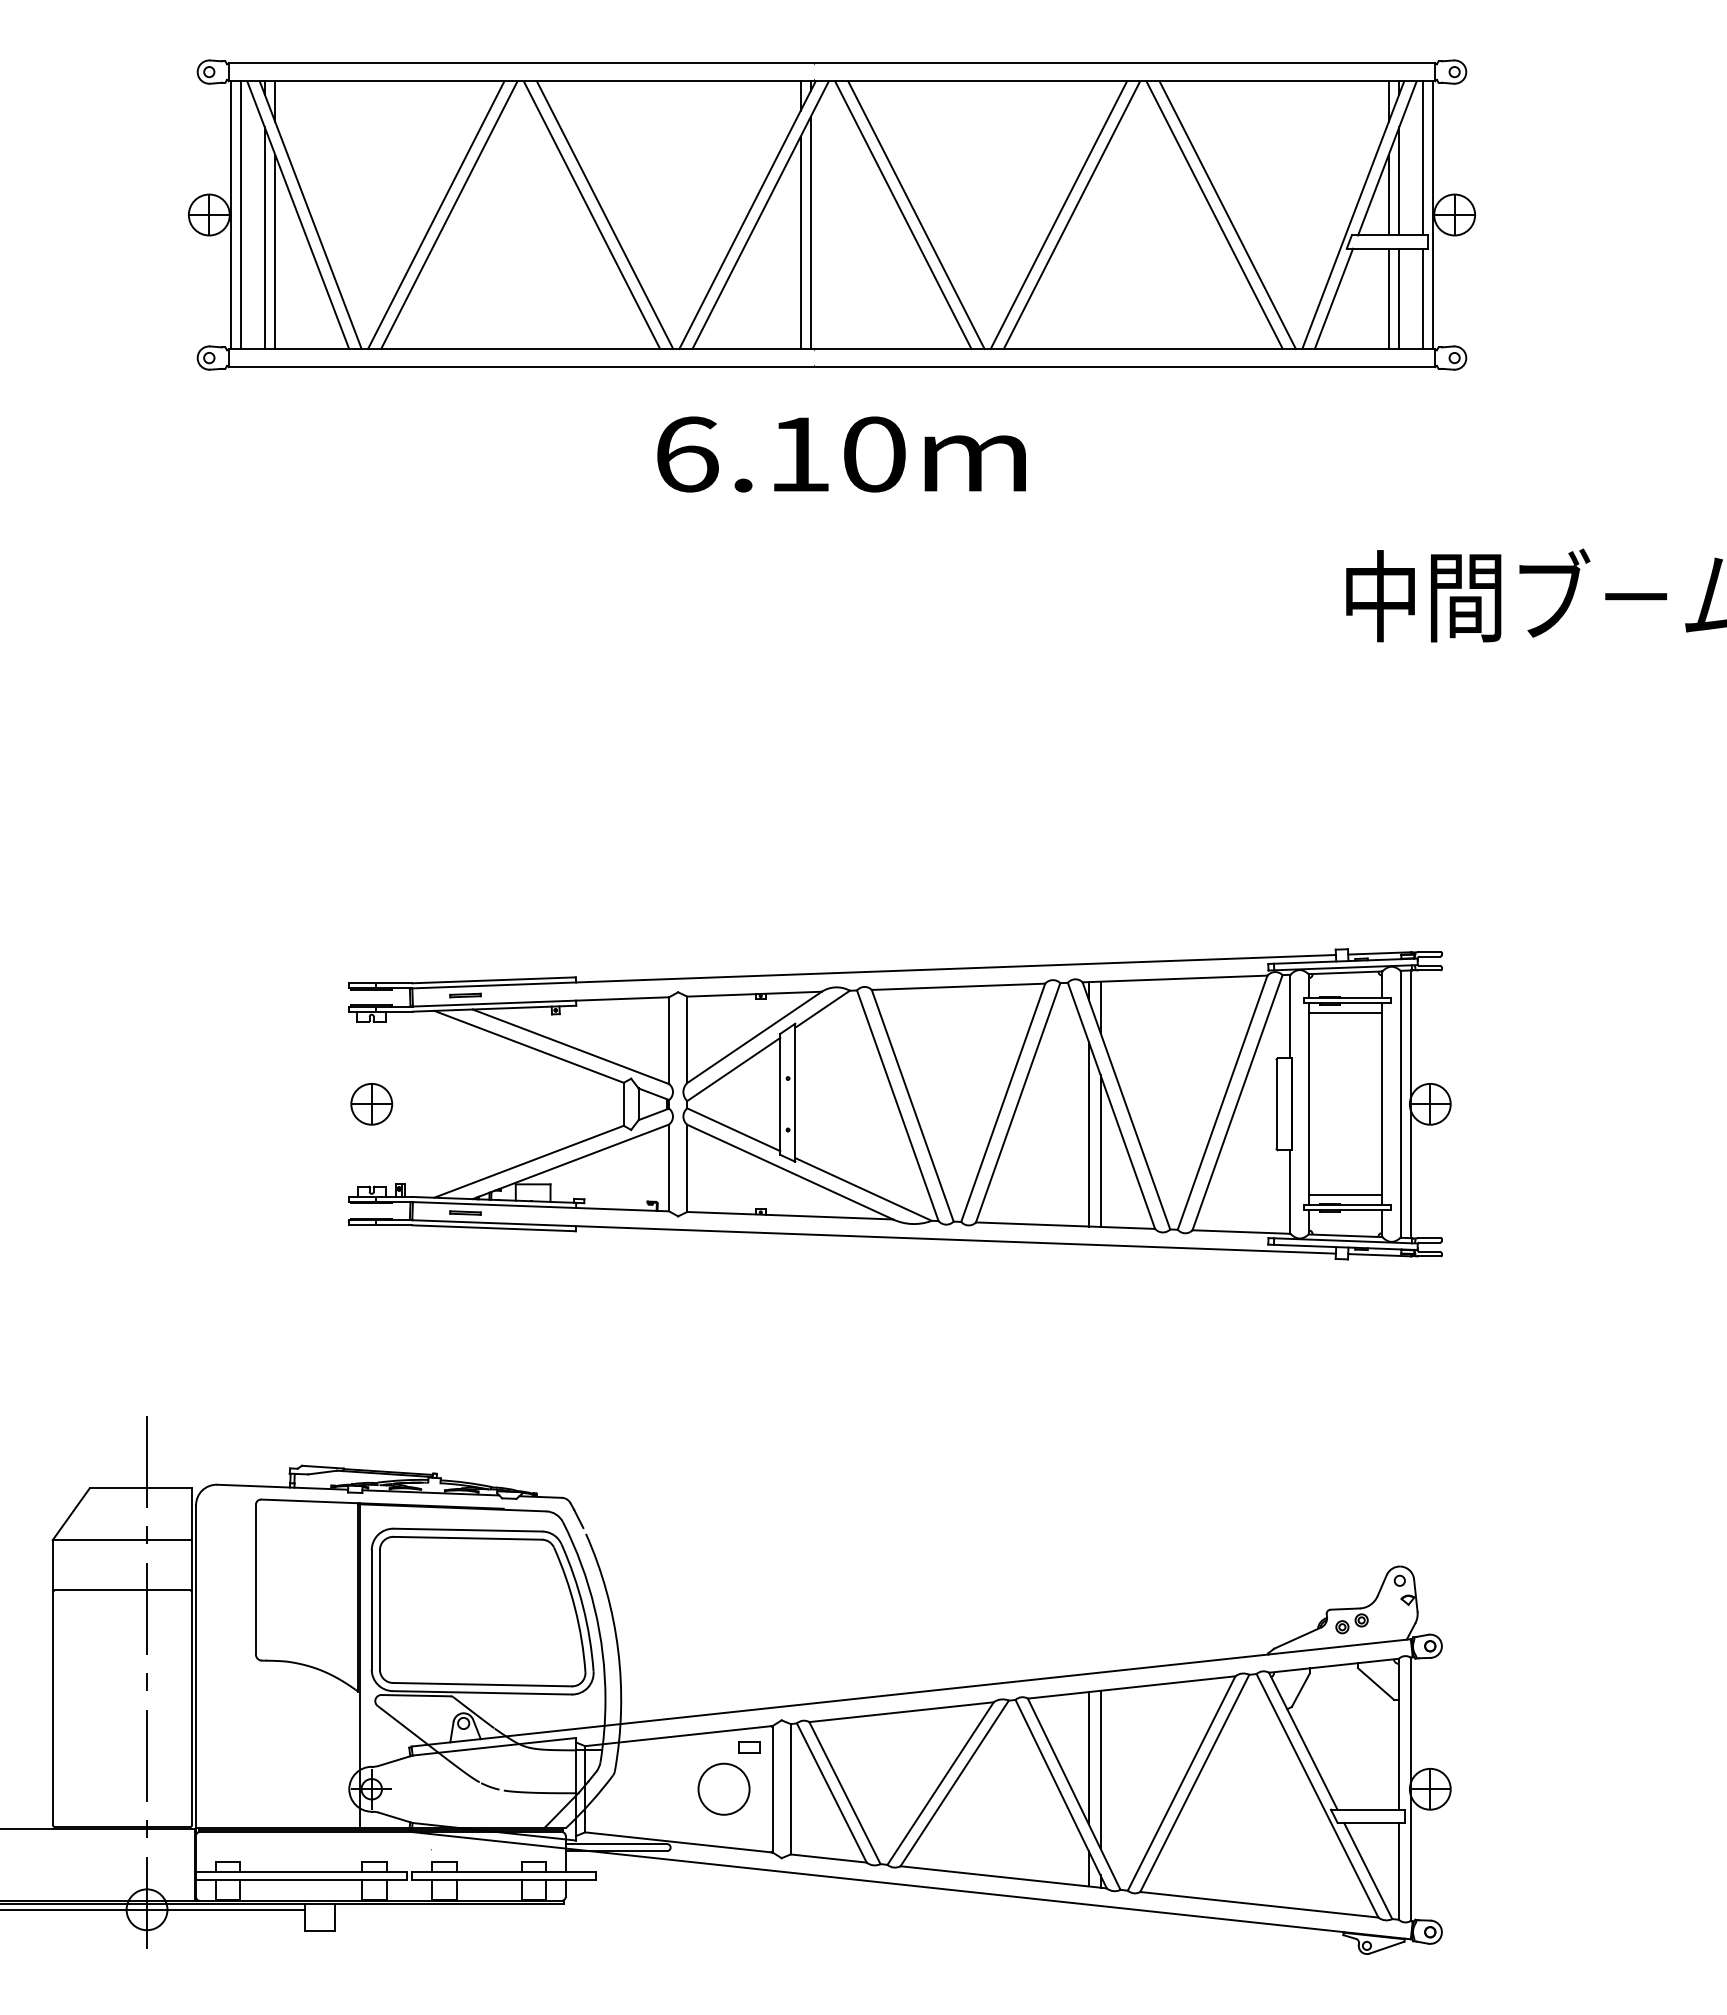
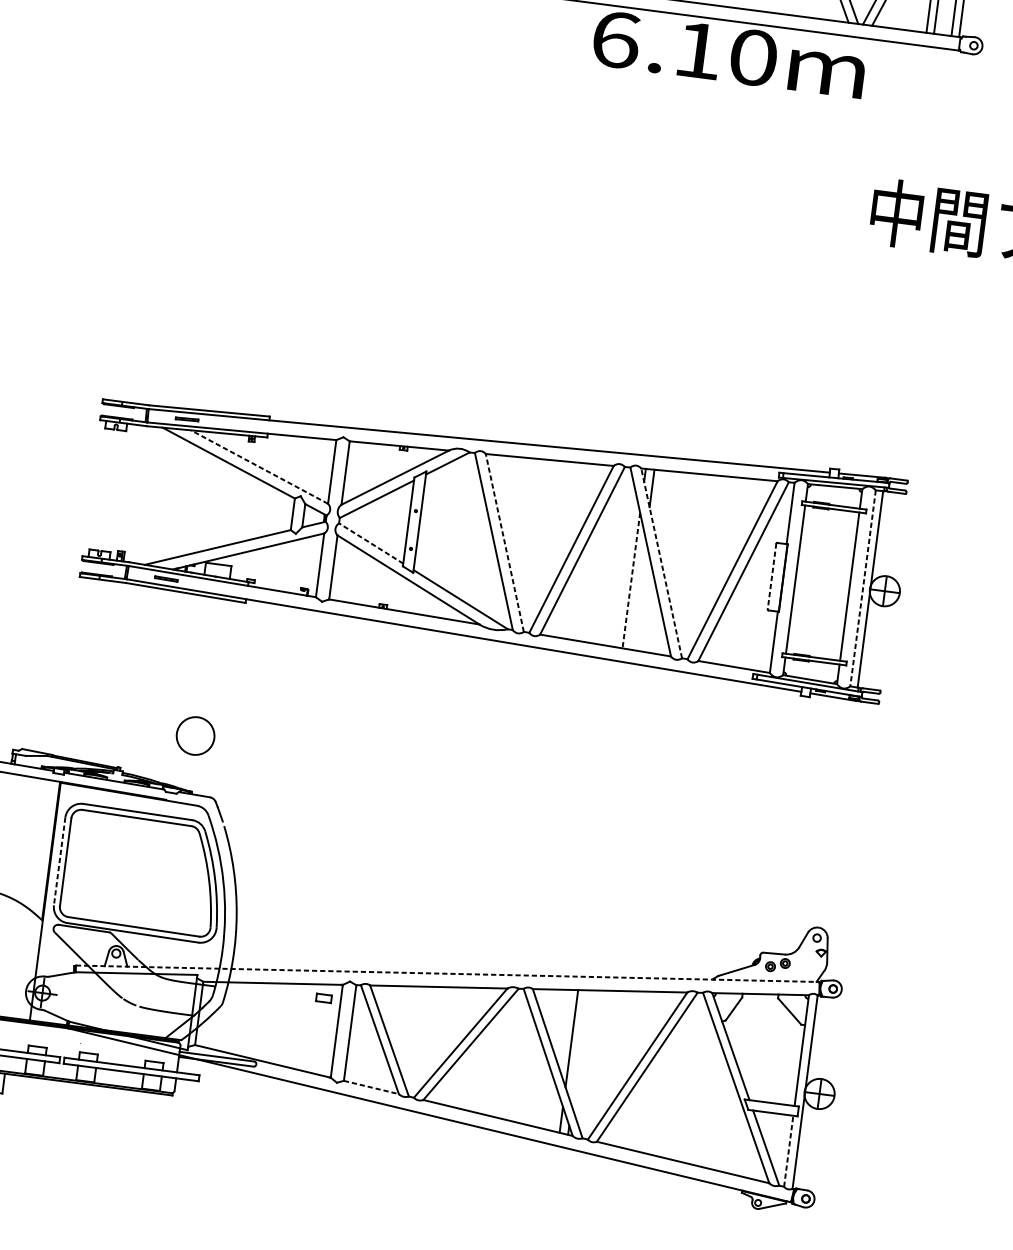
text: (841, 454) -> (729, 54), moved
line: (1345, 1013) -> (831, 516), removed
line: (570, 1046) -> (259, 466), solid -> dashed
part: (371, 1104) -> (107, 490), removed
line: (1276, 1104) -> (771, 576), solid -> dashed
line: (1400, 1104) -> (862, 588), solid -> dashed
line: (912, 1105) -> (504, 542), solid -> dashed
line: (1126, 1105) -> (661, 563), solid -> dashed
line: (733, 1129) -> (371, 543), solid -> dashed
line: (1088, 1134) -> (631, 580), solid -> dashed
line: (1100, 1150) -> (638, 593), removed
line: (1345, 1195) -> (813, 650), removed
line: (371, 1609) -> (59, 861), solid -> dashed
line: (911, 1692) -> (447, 973), solid -> dashed
line: (1100, 1769) -> (579, 1048), removed
circle: (723, 1788) -> (195, 735), moved
line: (829, 1858) -> (371, 1087), solid -> dashed
line: (1398, 1870) -> (788, 1150), solid -> dashed

